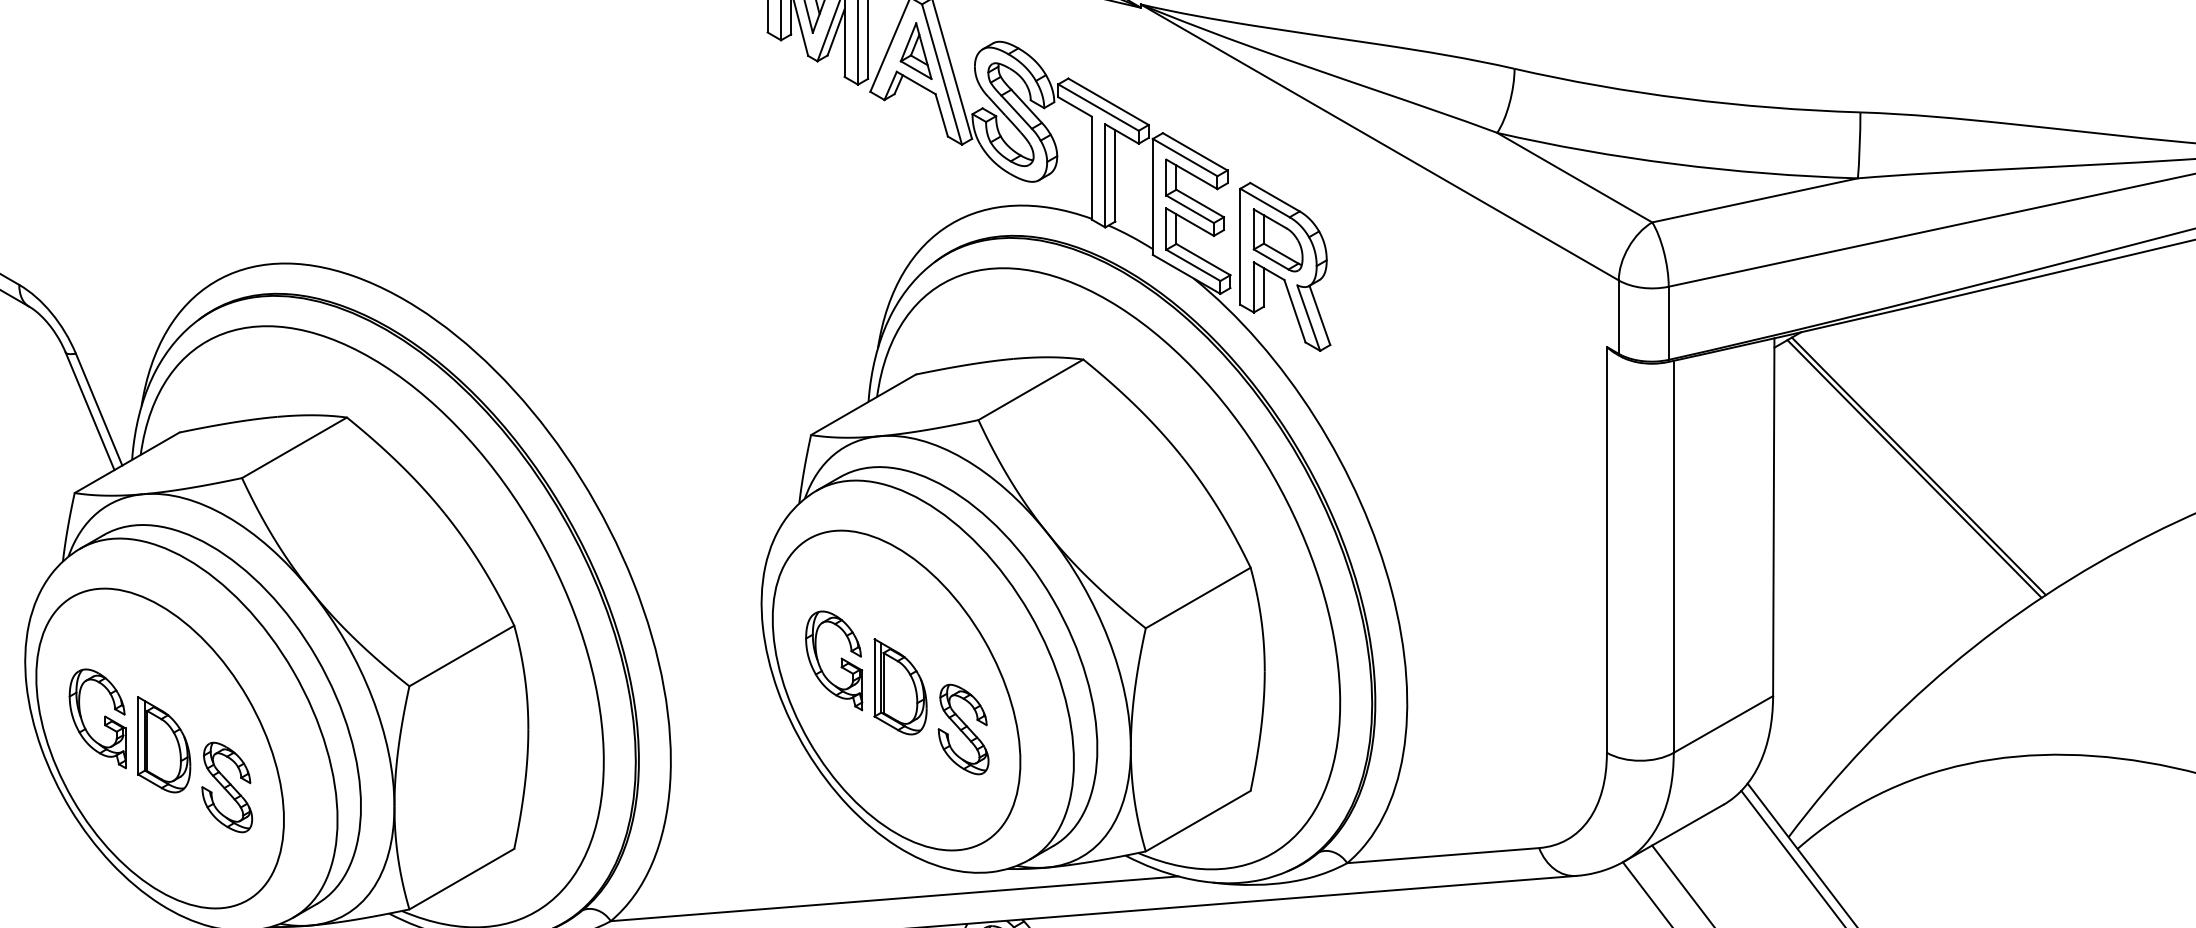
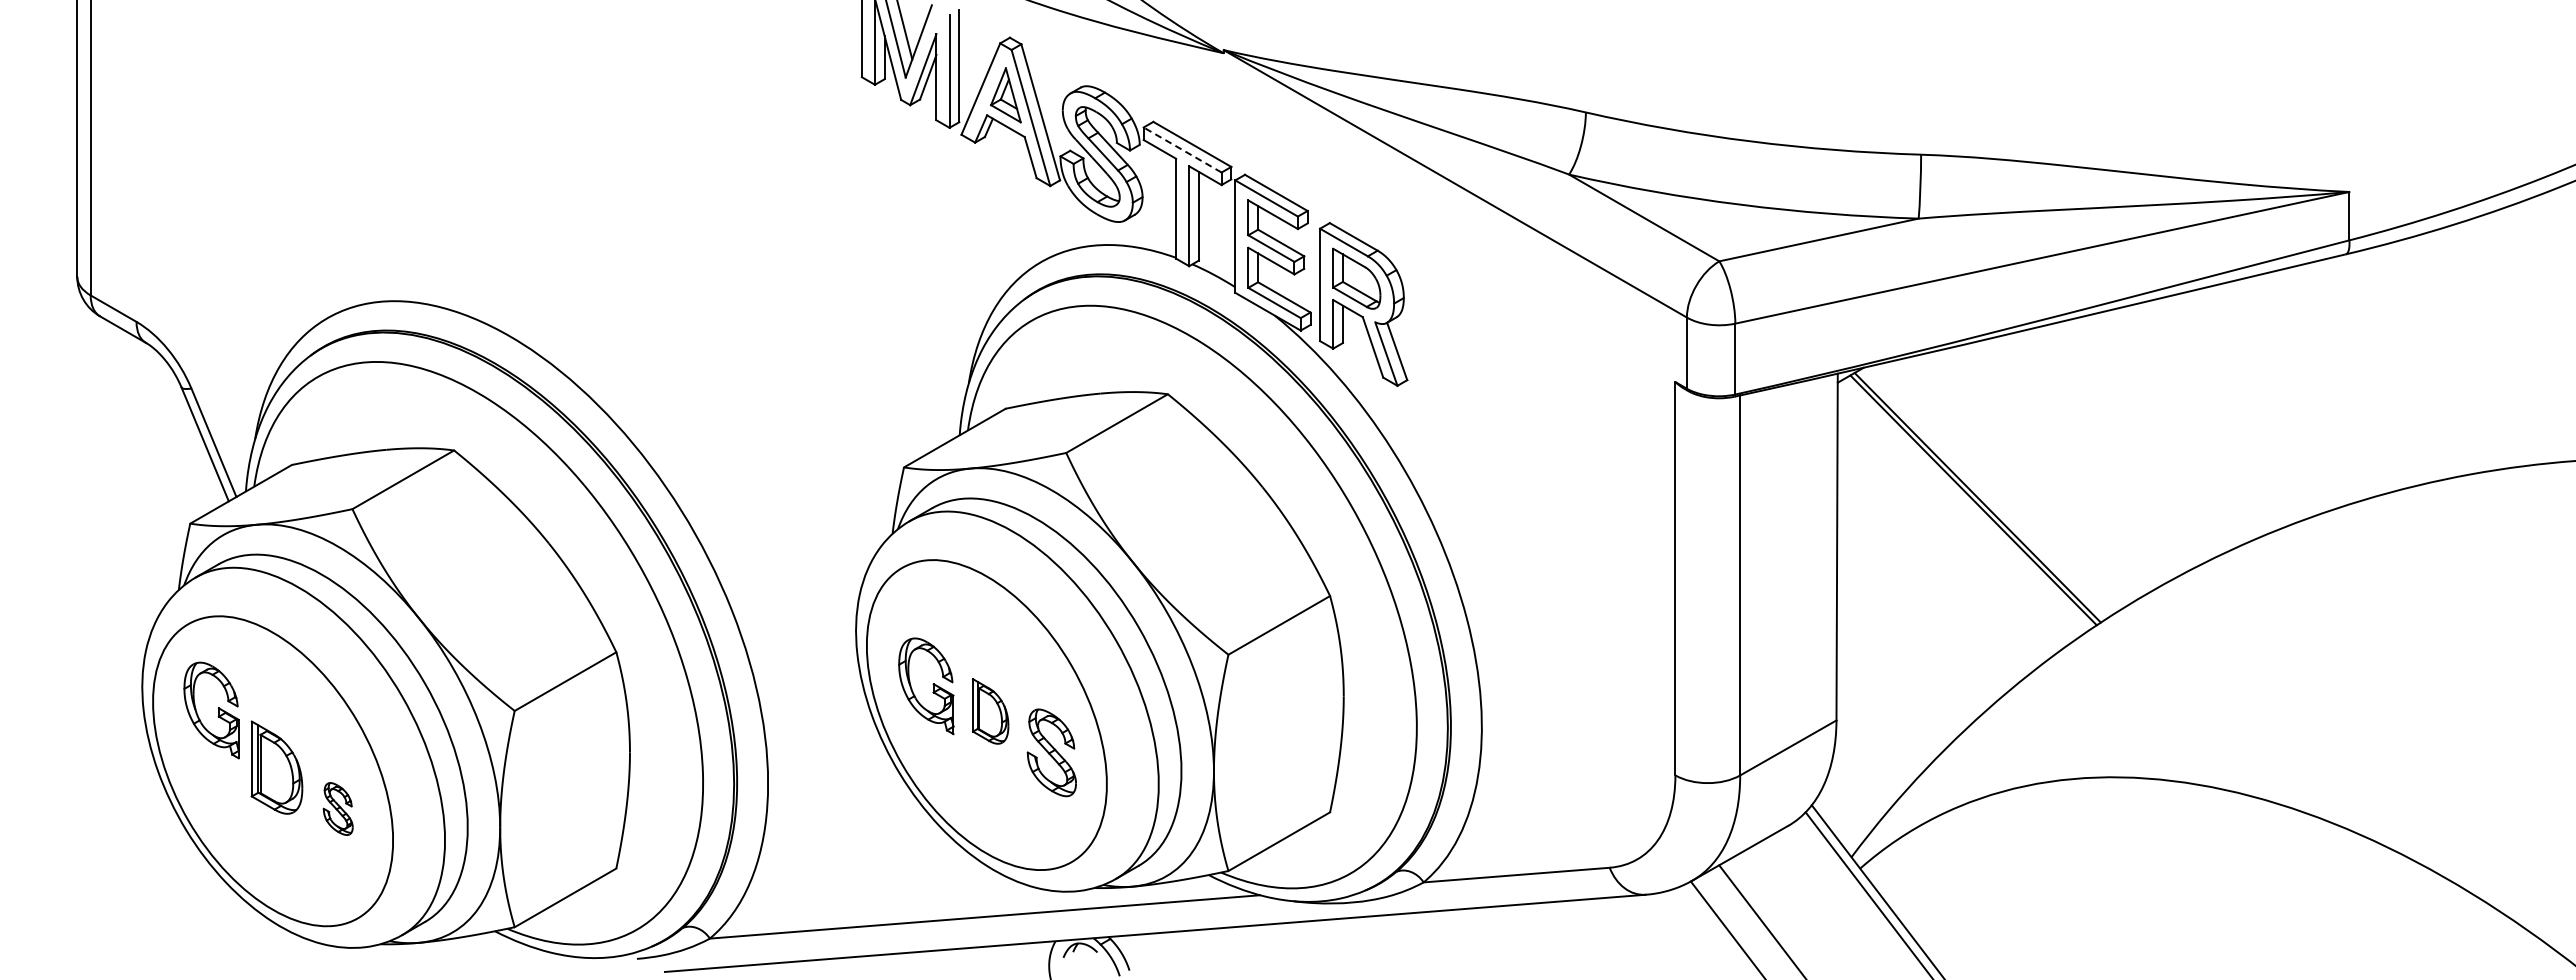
line: (1098, 107) -> (1182, 149), solid -> dashed
part: (900, 686) -> (990, 711), size x0.7
part: (103, 716) -> (217, 708), moved
part: (227, 786) -> (338, 808), size x0.6

